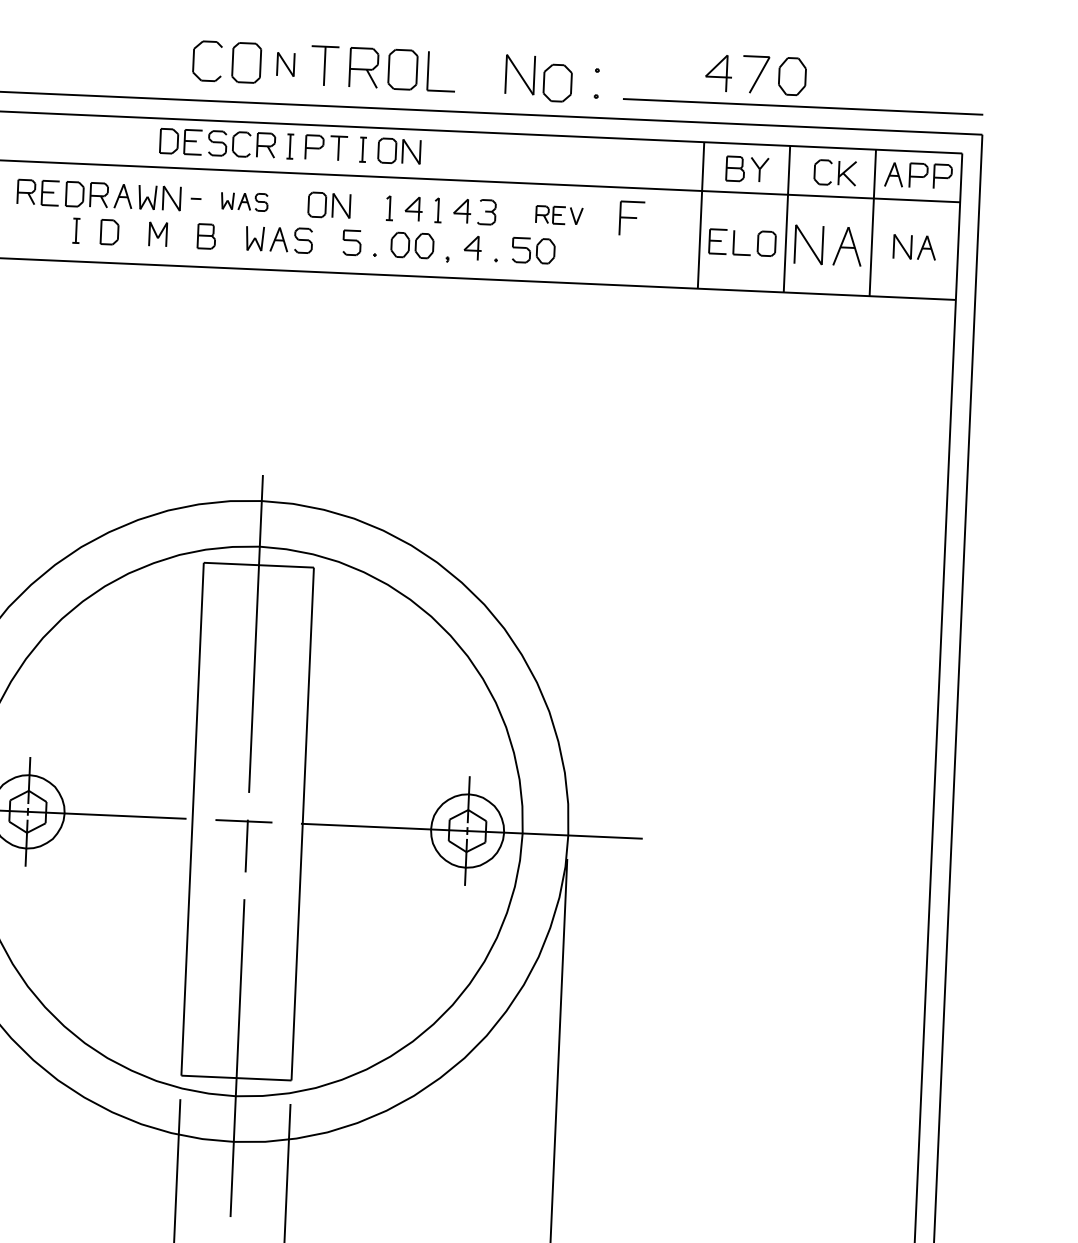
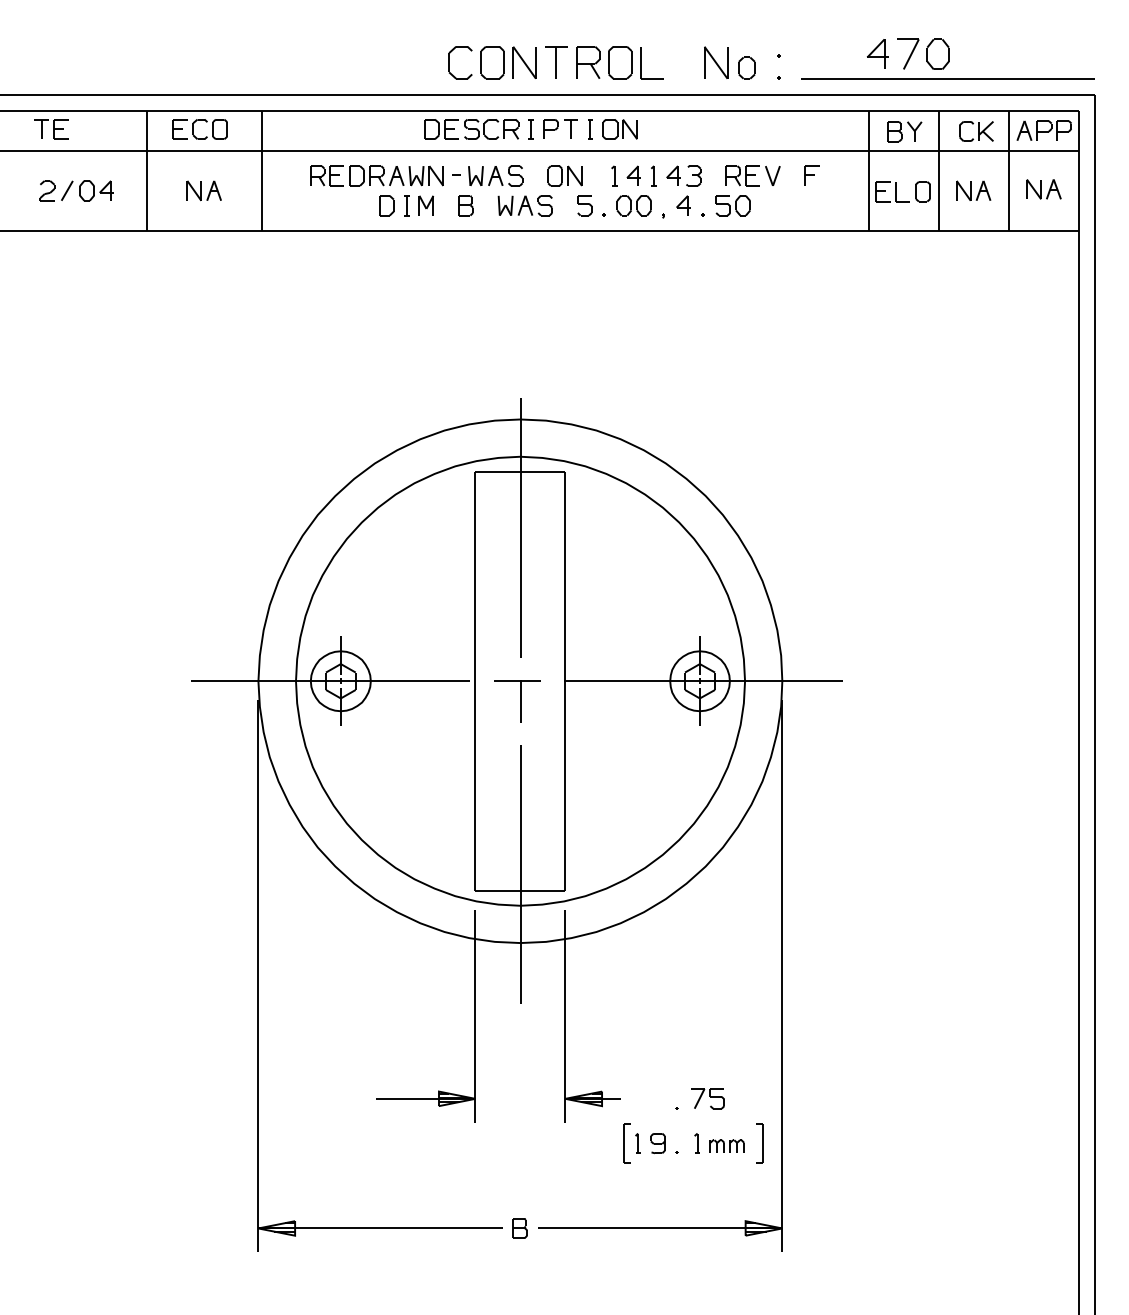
part: (285, 64) -> (524, 62), size x1.67
part: (557, 82) -> (746, 67), size x0.71
part: (244, 201) -> (495, 175), size x1.43
part: (558, 214) -> (752, 175), size x1.43
part: (631, 217) -> (811, 175), size x0.71
part: (76, 230) -> (406, 205), moved
part: (828, 245) -> (973, 190), size x0.62

